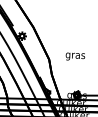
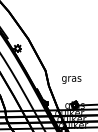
text: (75, 56) -> (71, 79), moved

